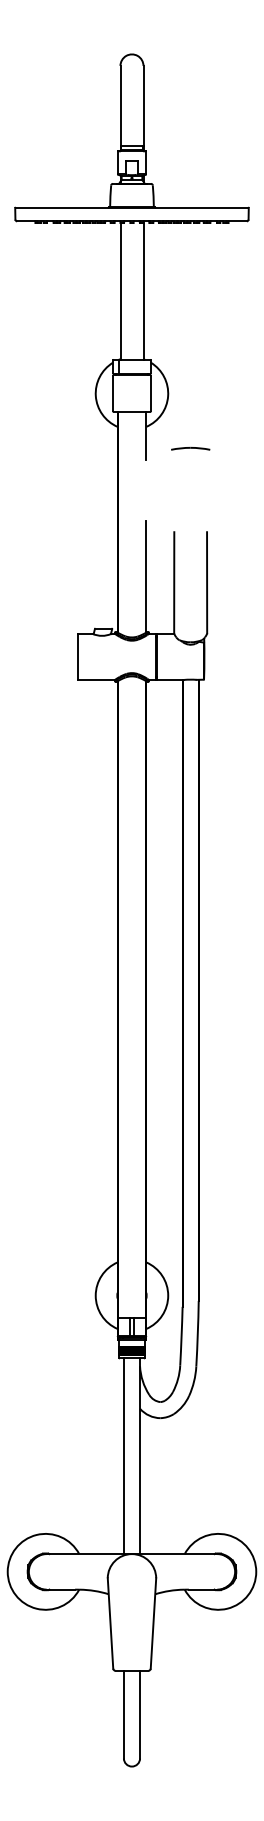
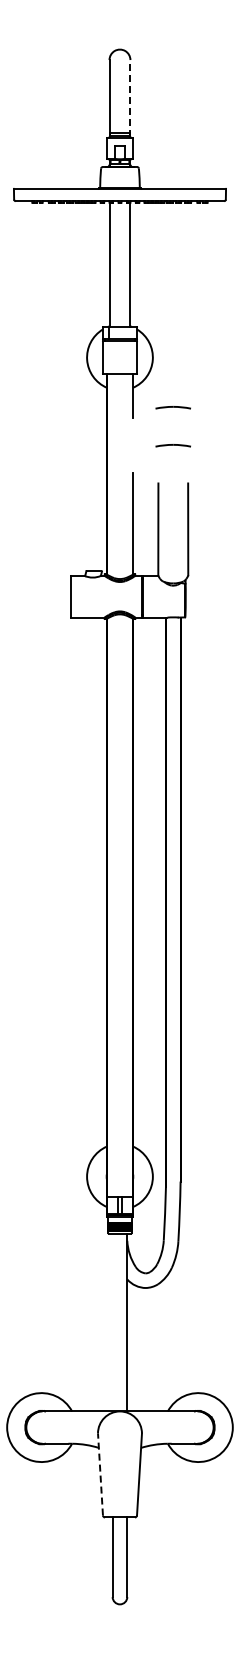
line: (143, 108) -> (130, 98), solid -> dashed
line: (189, 490) -> (172, 445), added
line: (123, 1456) -> (112, 1322), removed
line: (110, 1622) -> (100, 1473), solid -> dashed

